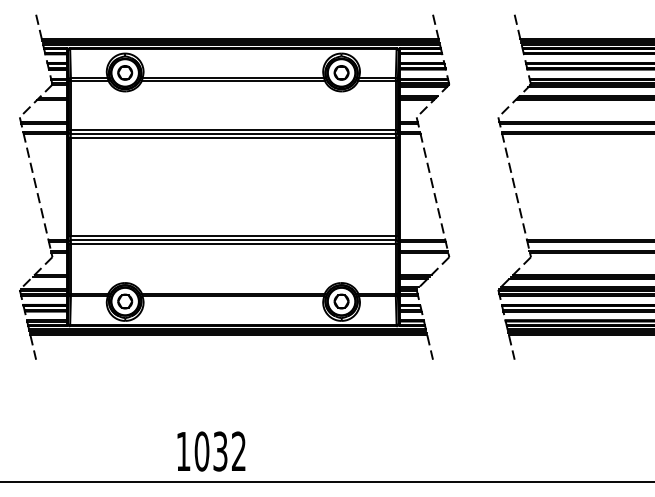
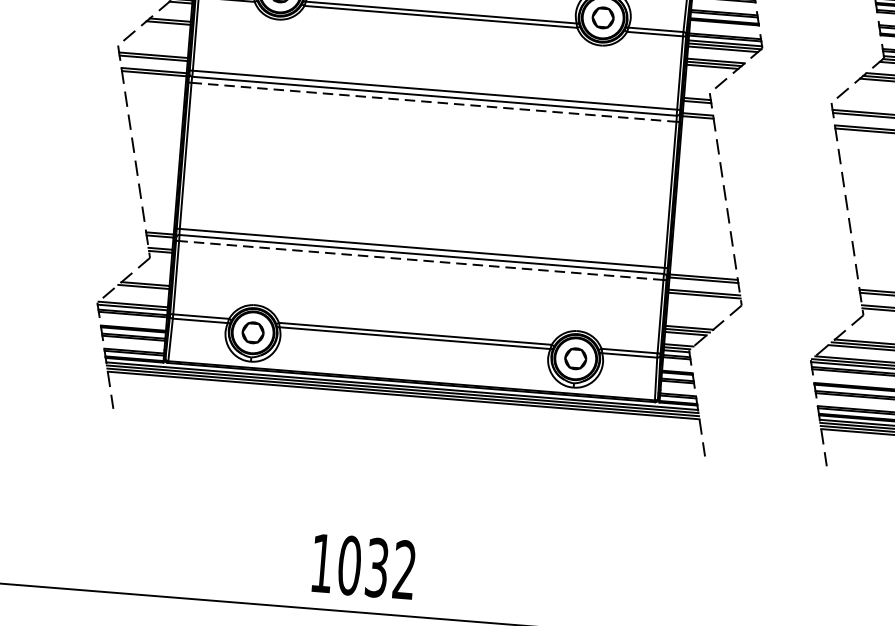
line: (233, 138) -> (434, 102), solid -> dashed
line: (232, 244) -> (419, 260), solid -> dashed

